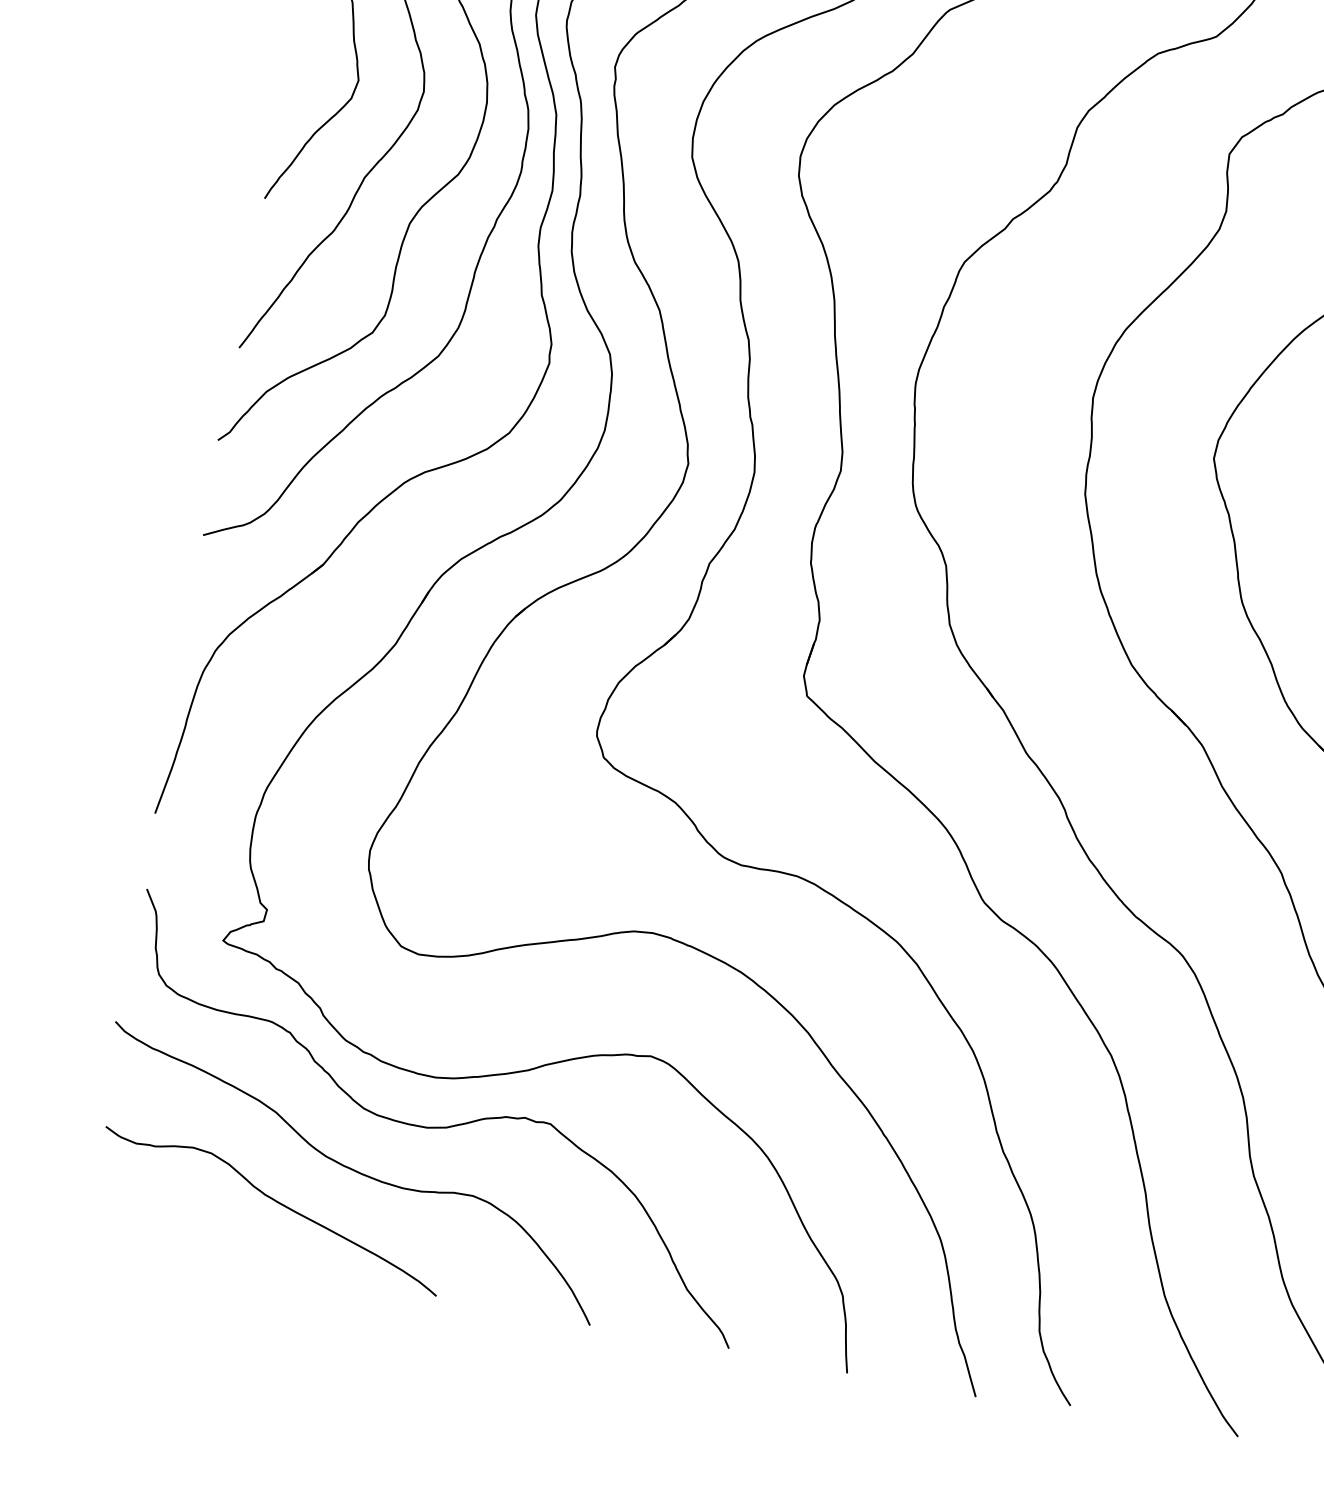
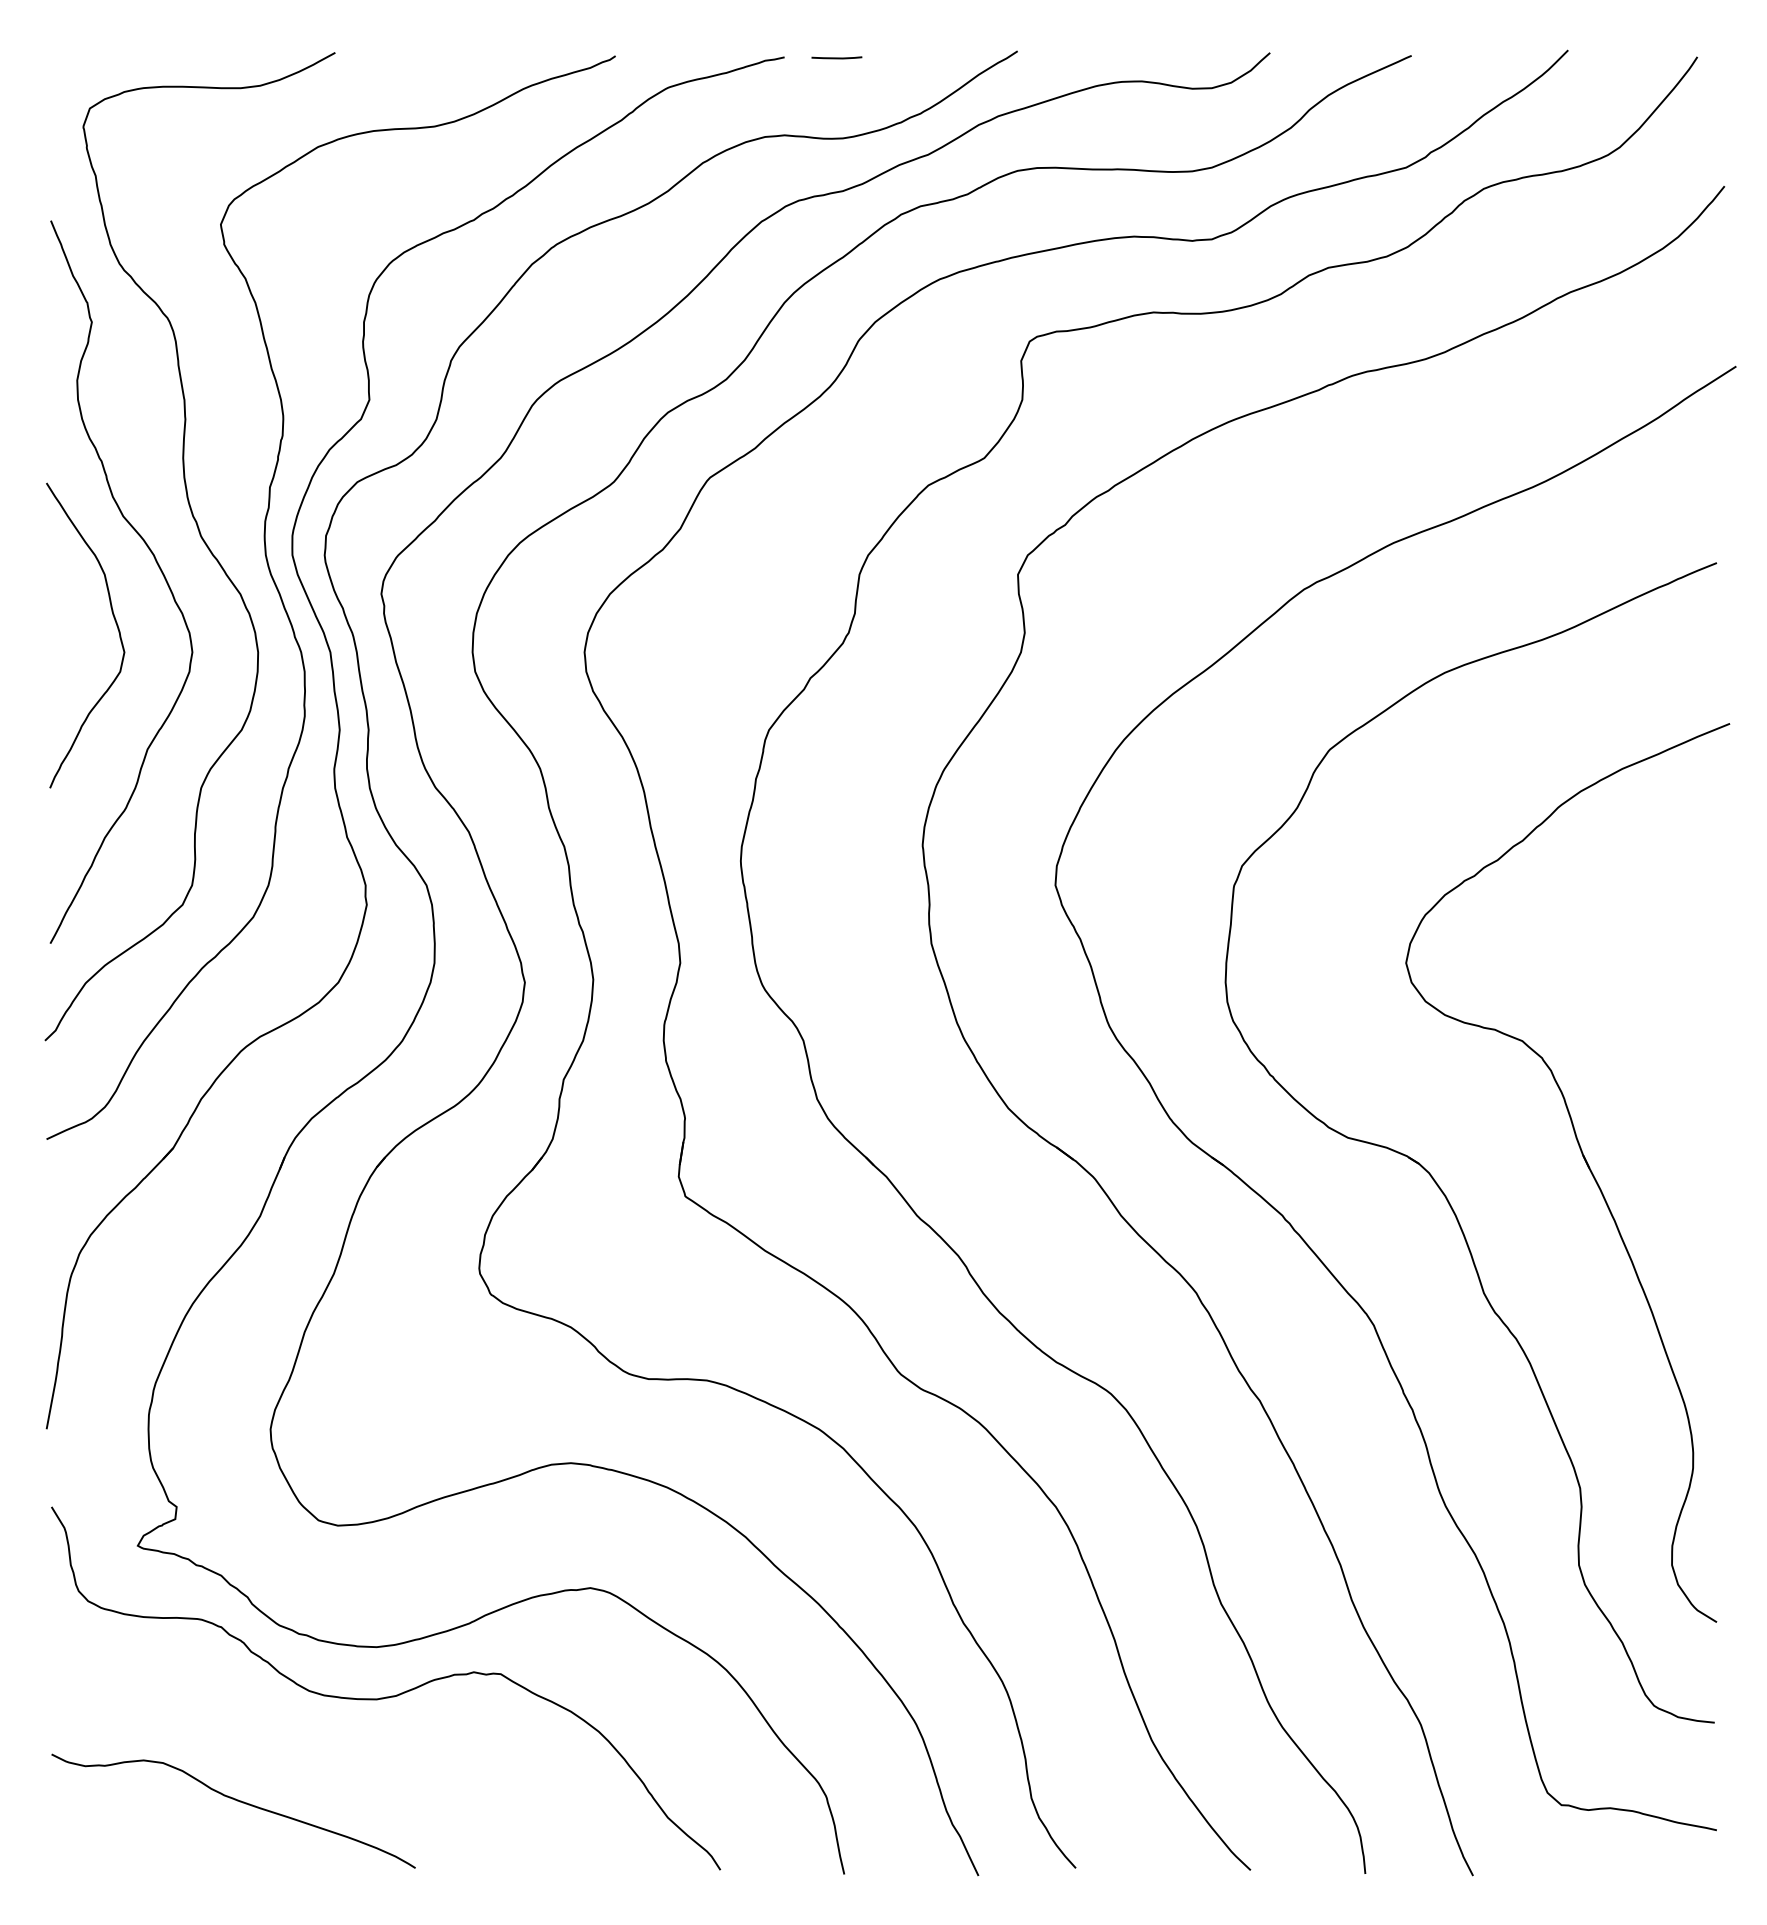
curve: (353, 1171) -> (309, 1756), removed

